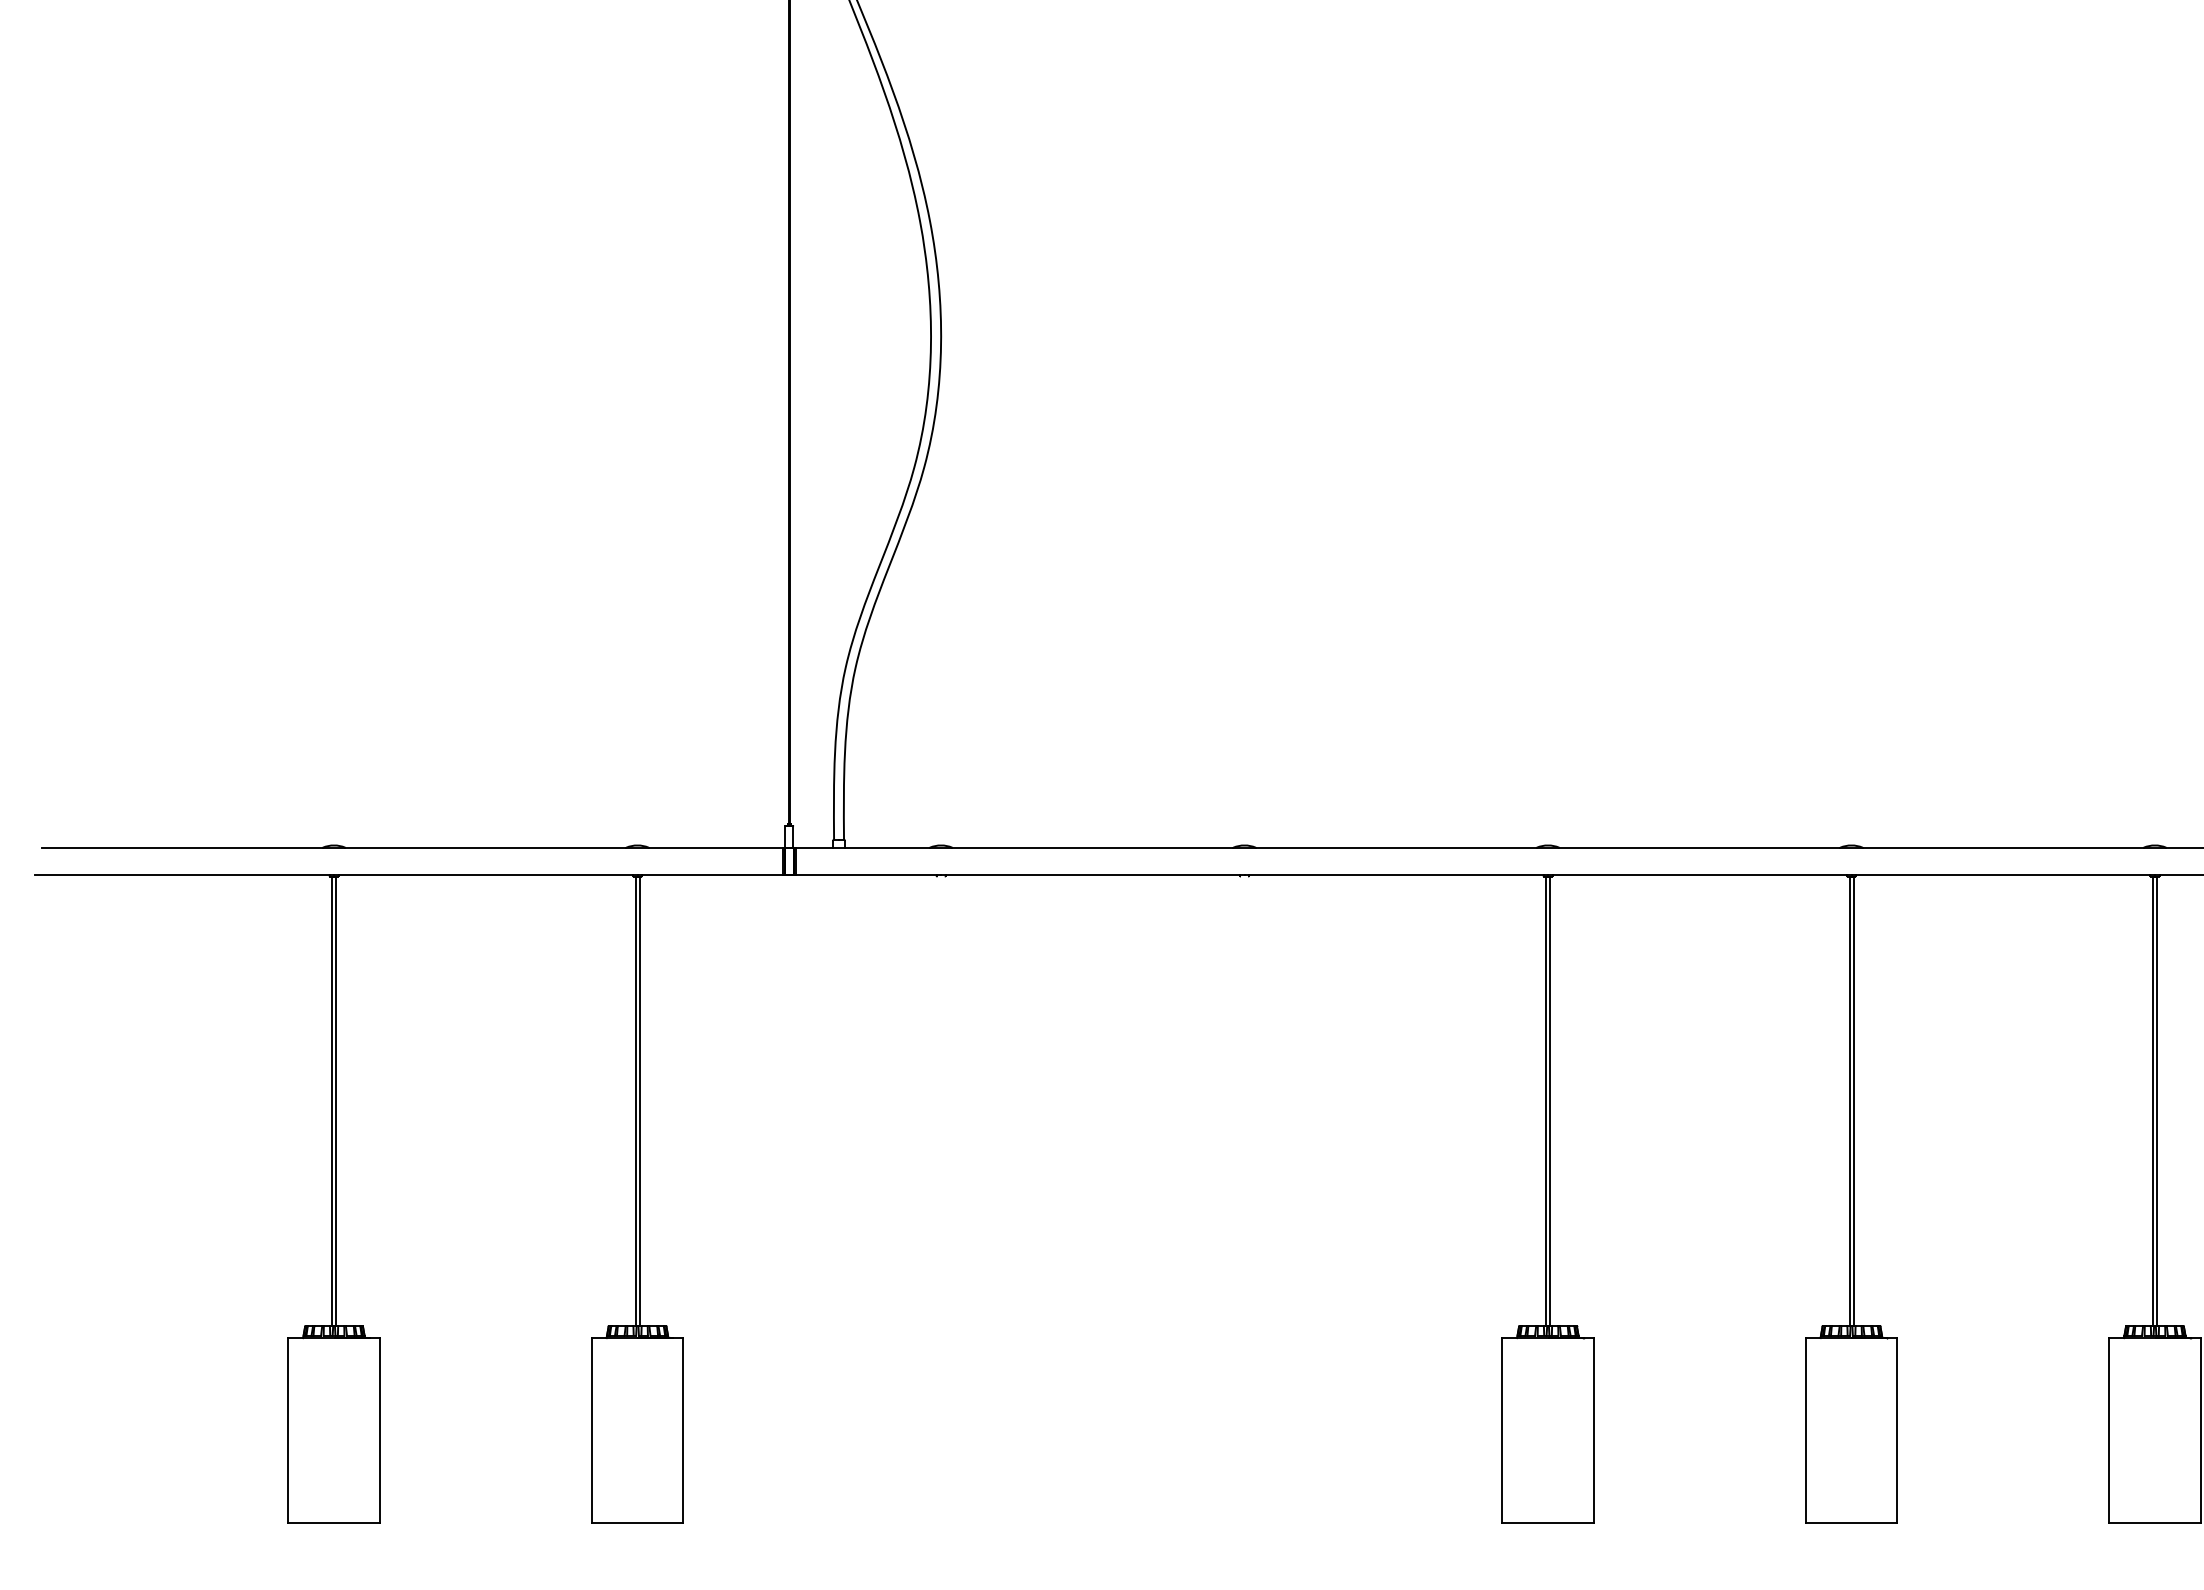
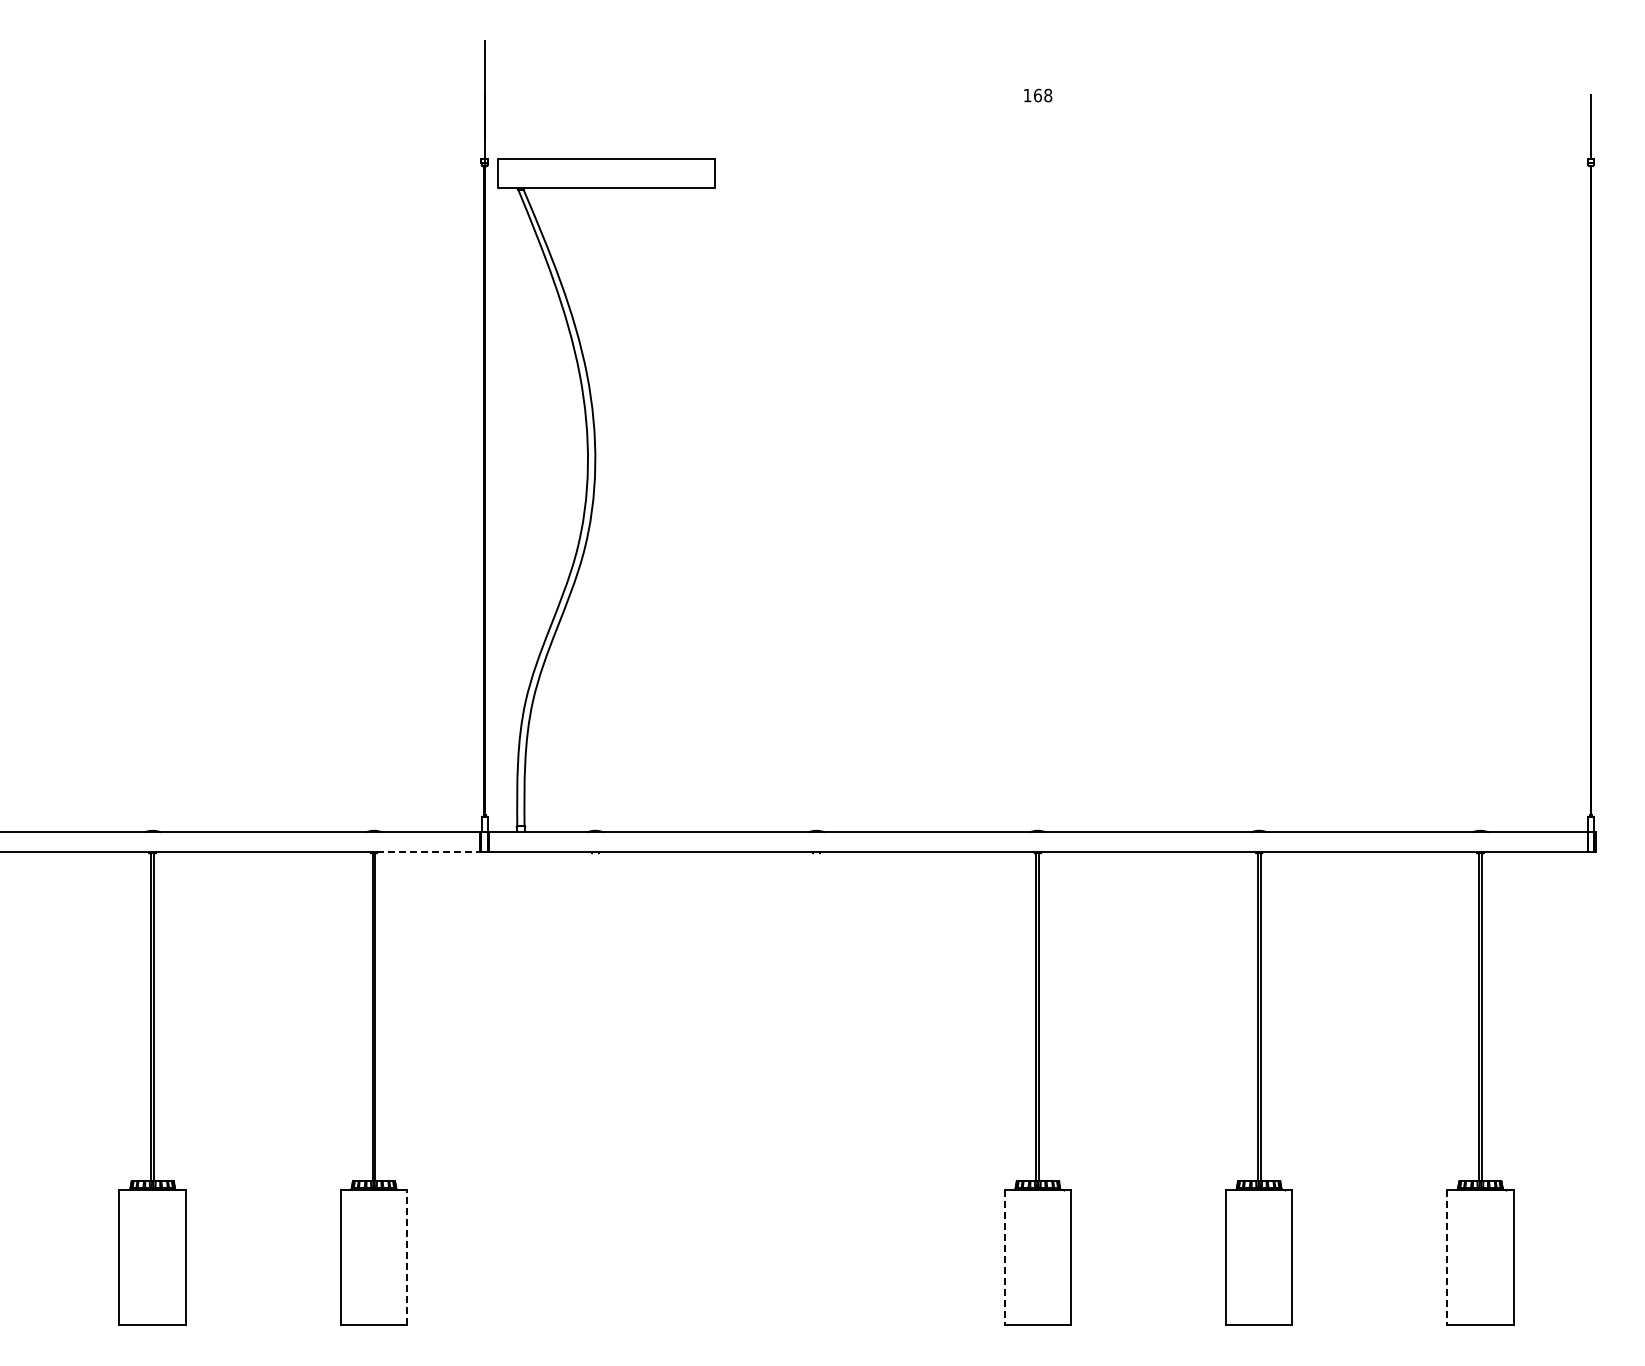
line: (713, 875) -> (429, 852), solid -> dashed
line: (683, 1430) -> (407, 1257), solid -> dashed
line: (1502, 1430) -> (1004, 1257), solid -> dashed
line: (2109, 1430) -> (1447, 1257), solid -> dashed

